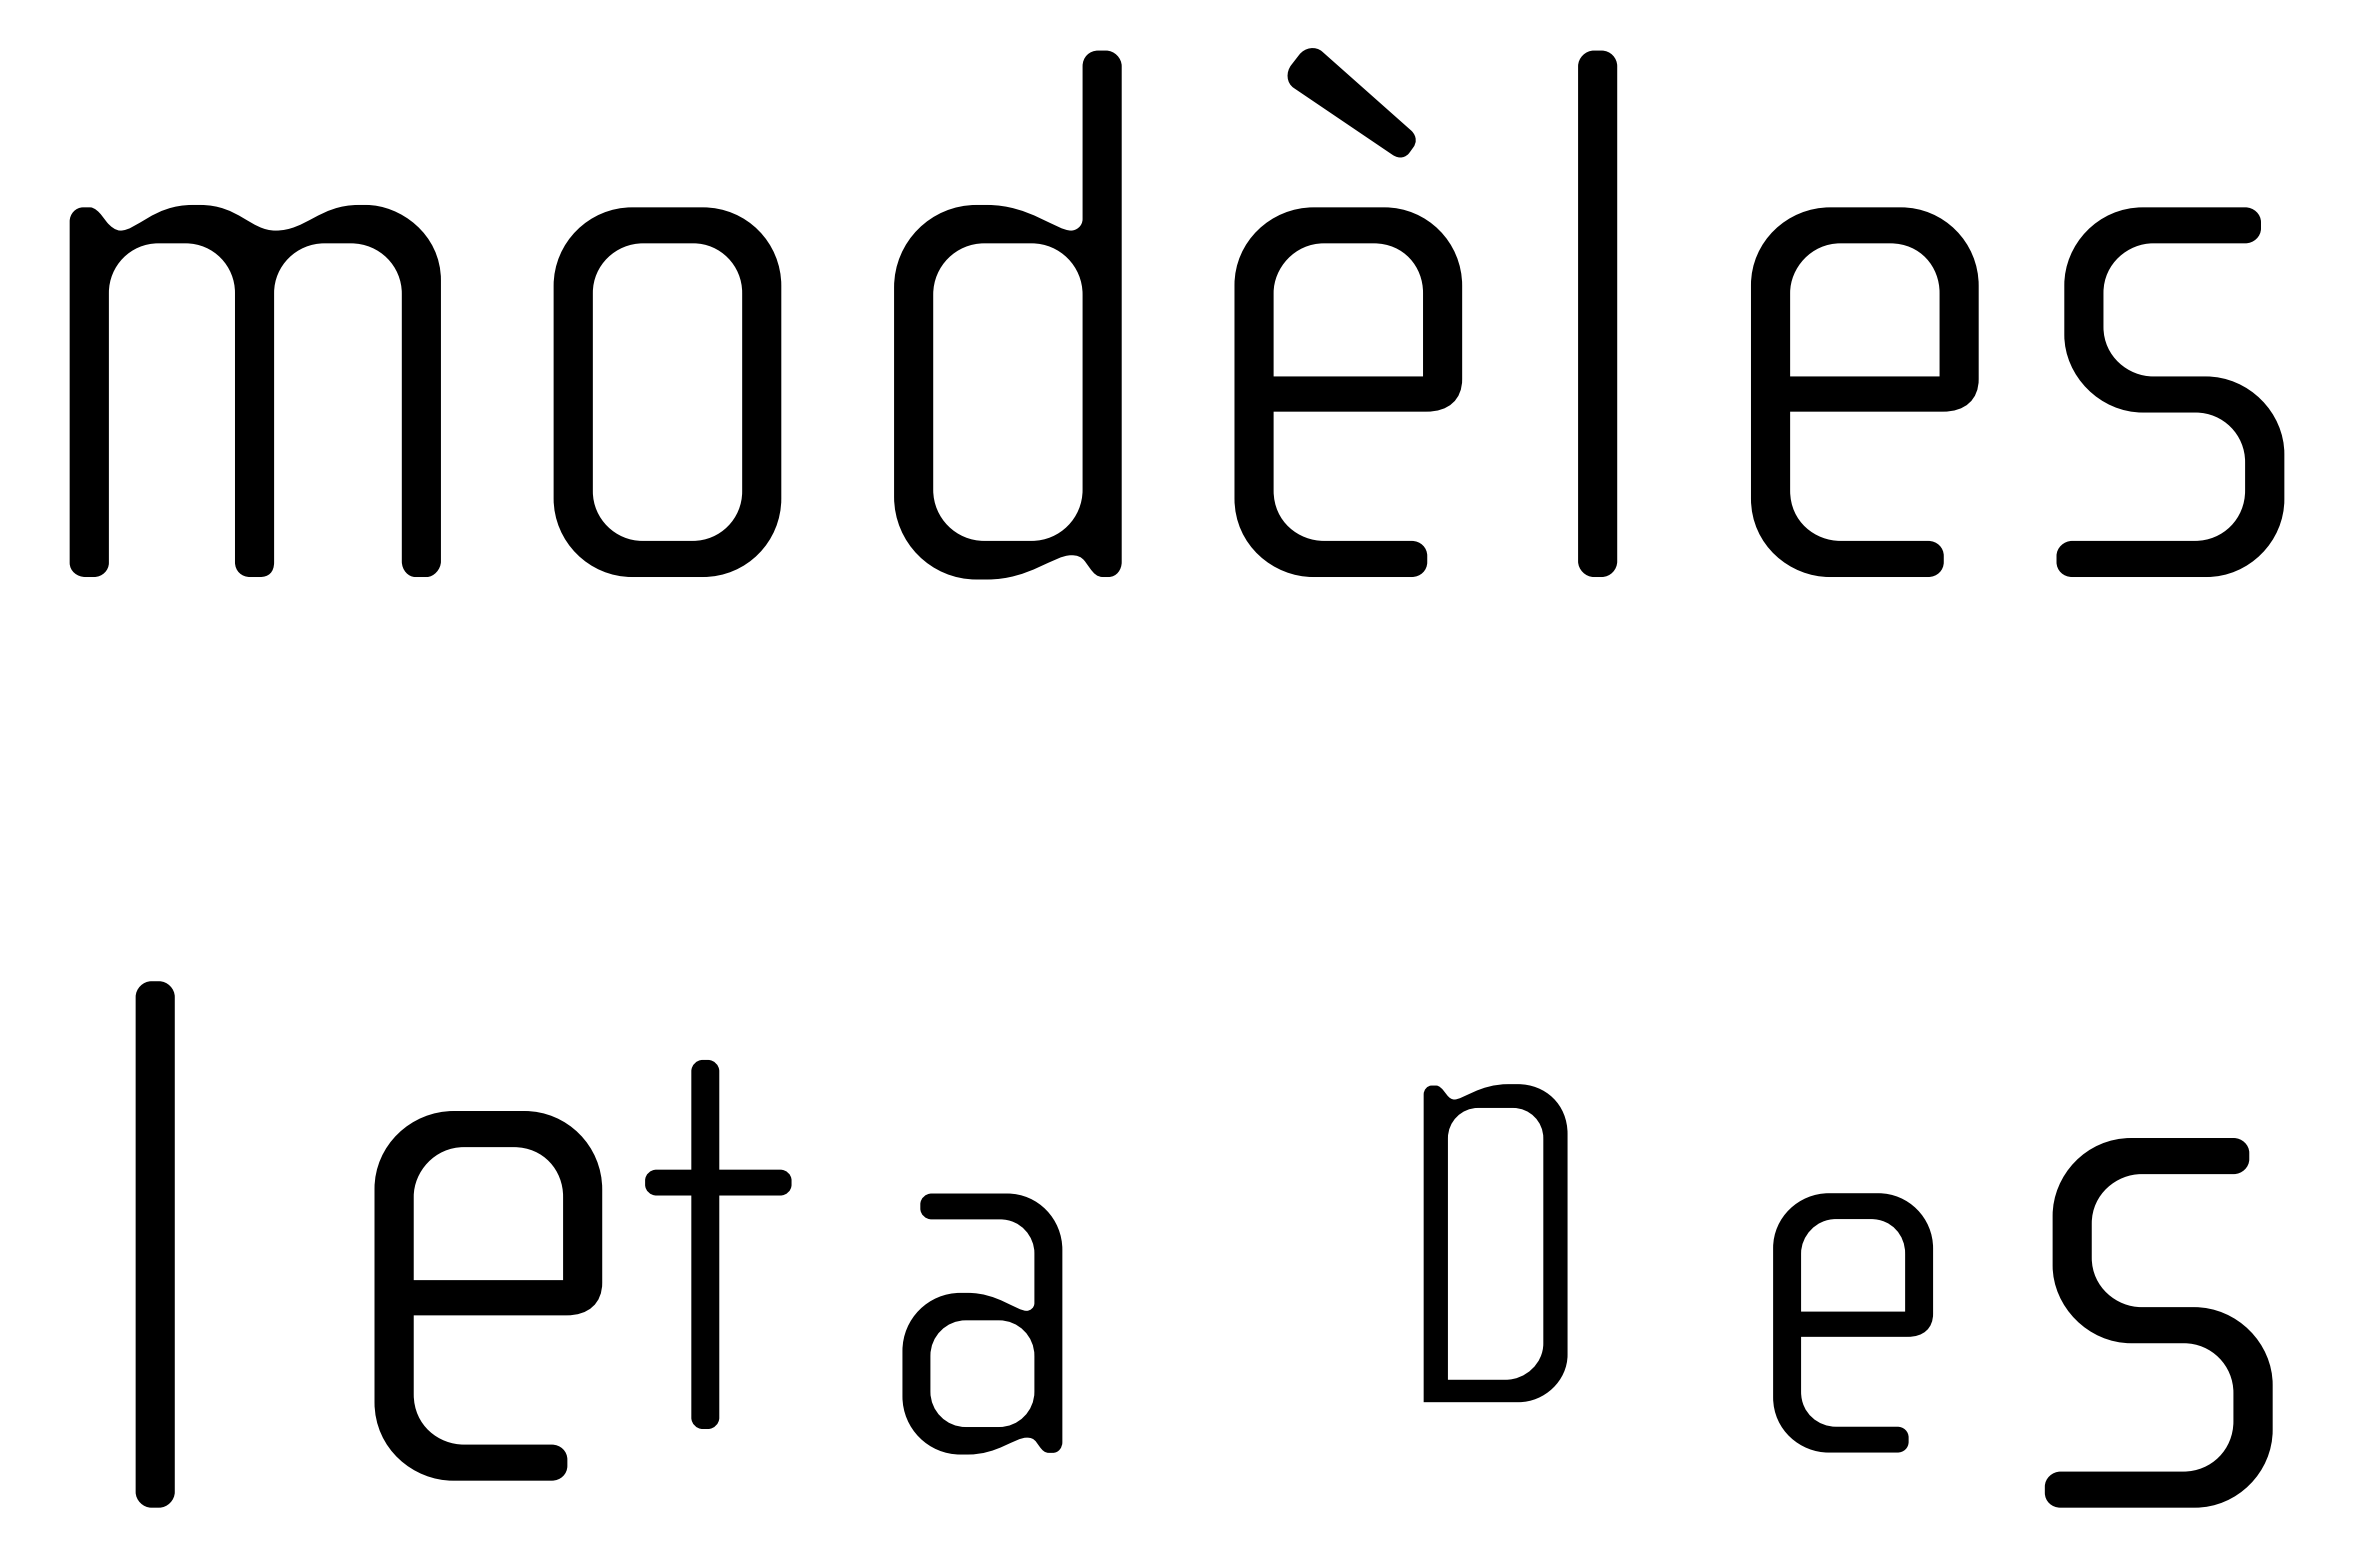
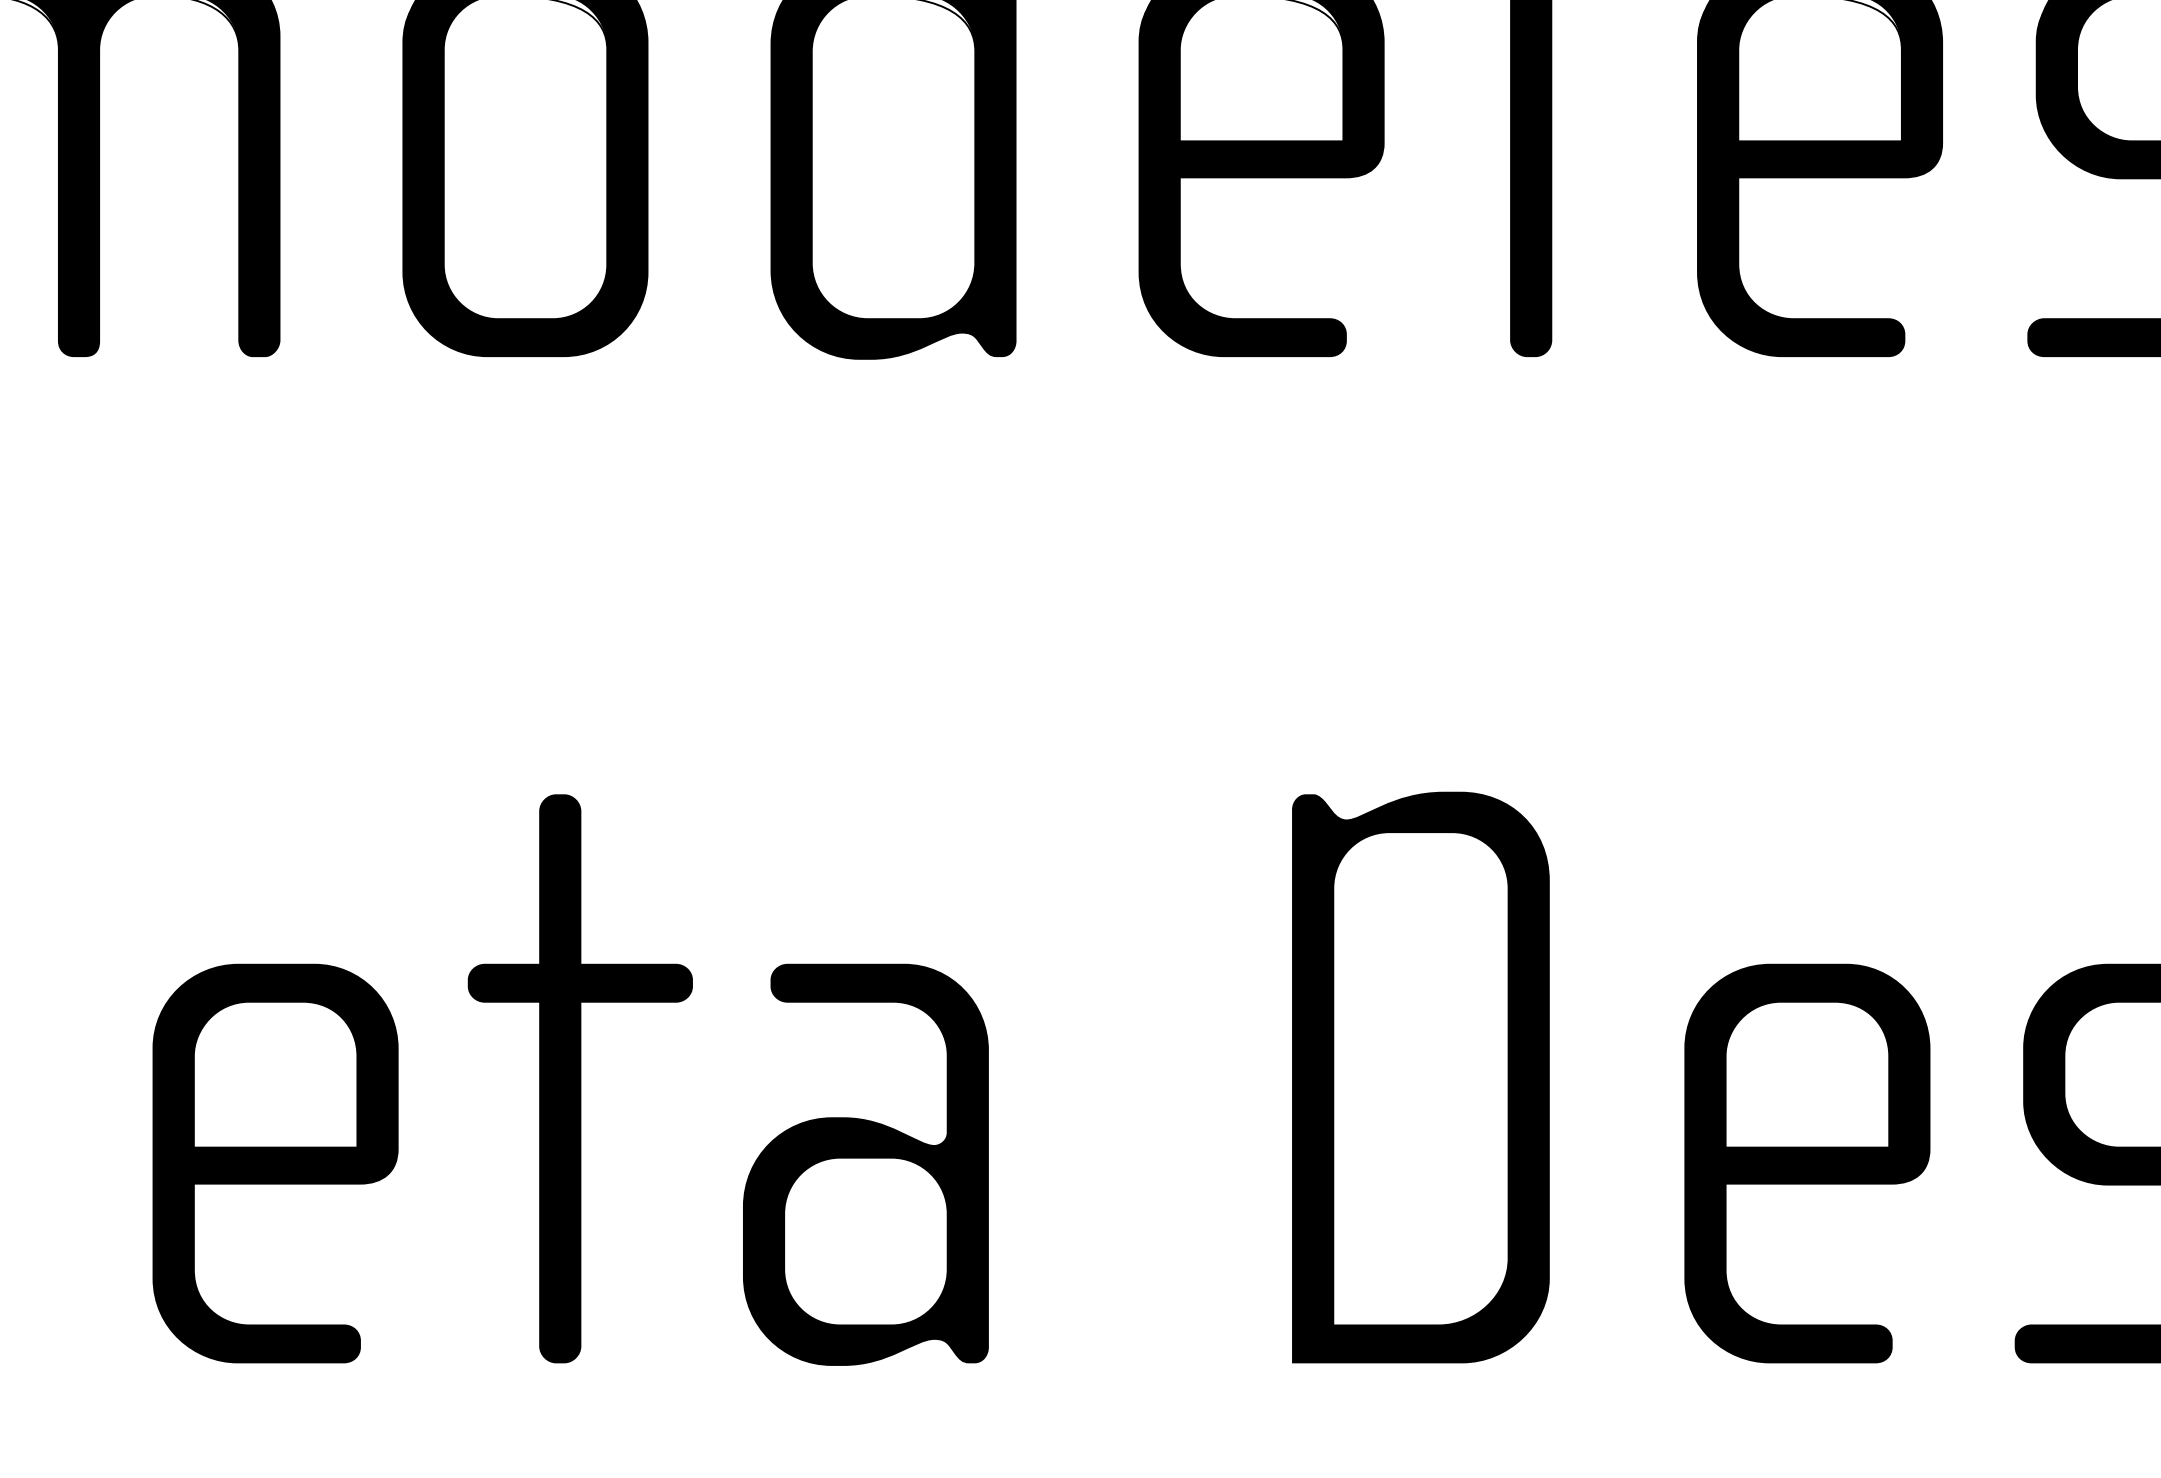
part: (1495, 1242) -> (1420, 1076), size x1.67
part: (718, 1244) -> (580, 1078), size x1.43
part: (488, 1295) -> (275, 1163), moved
part: (1852, 1322) -> (1806, 1163), size x1.43
part: (982, 1323) -> (866, 1164), size x1.43

